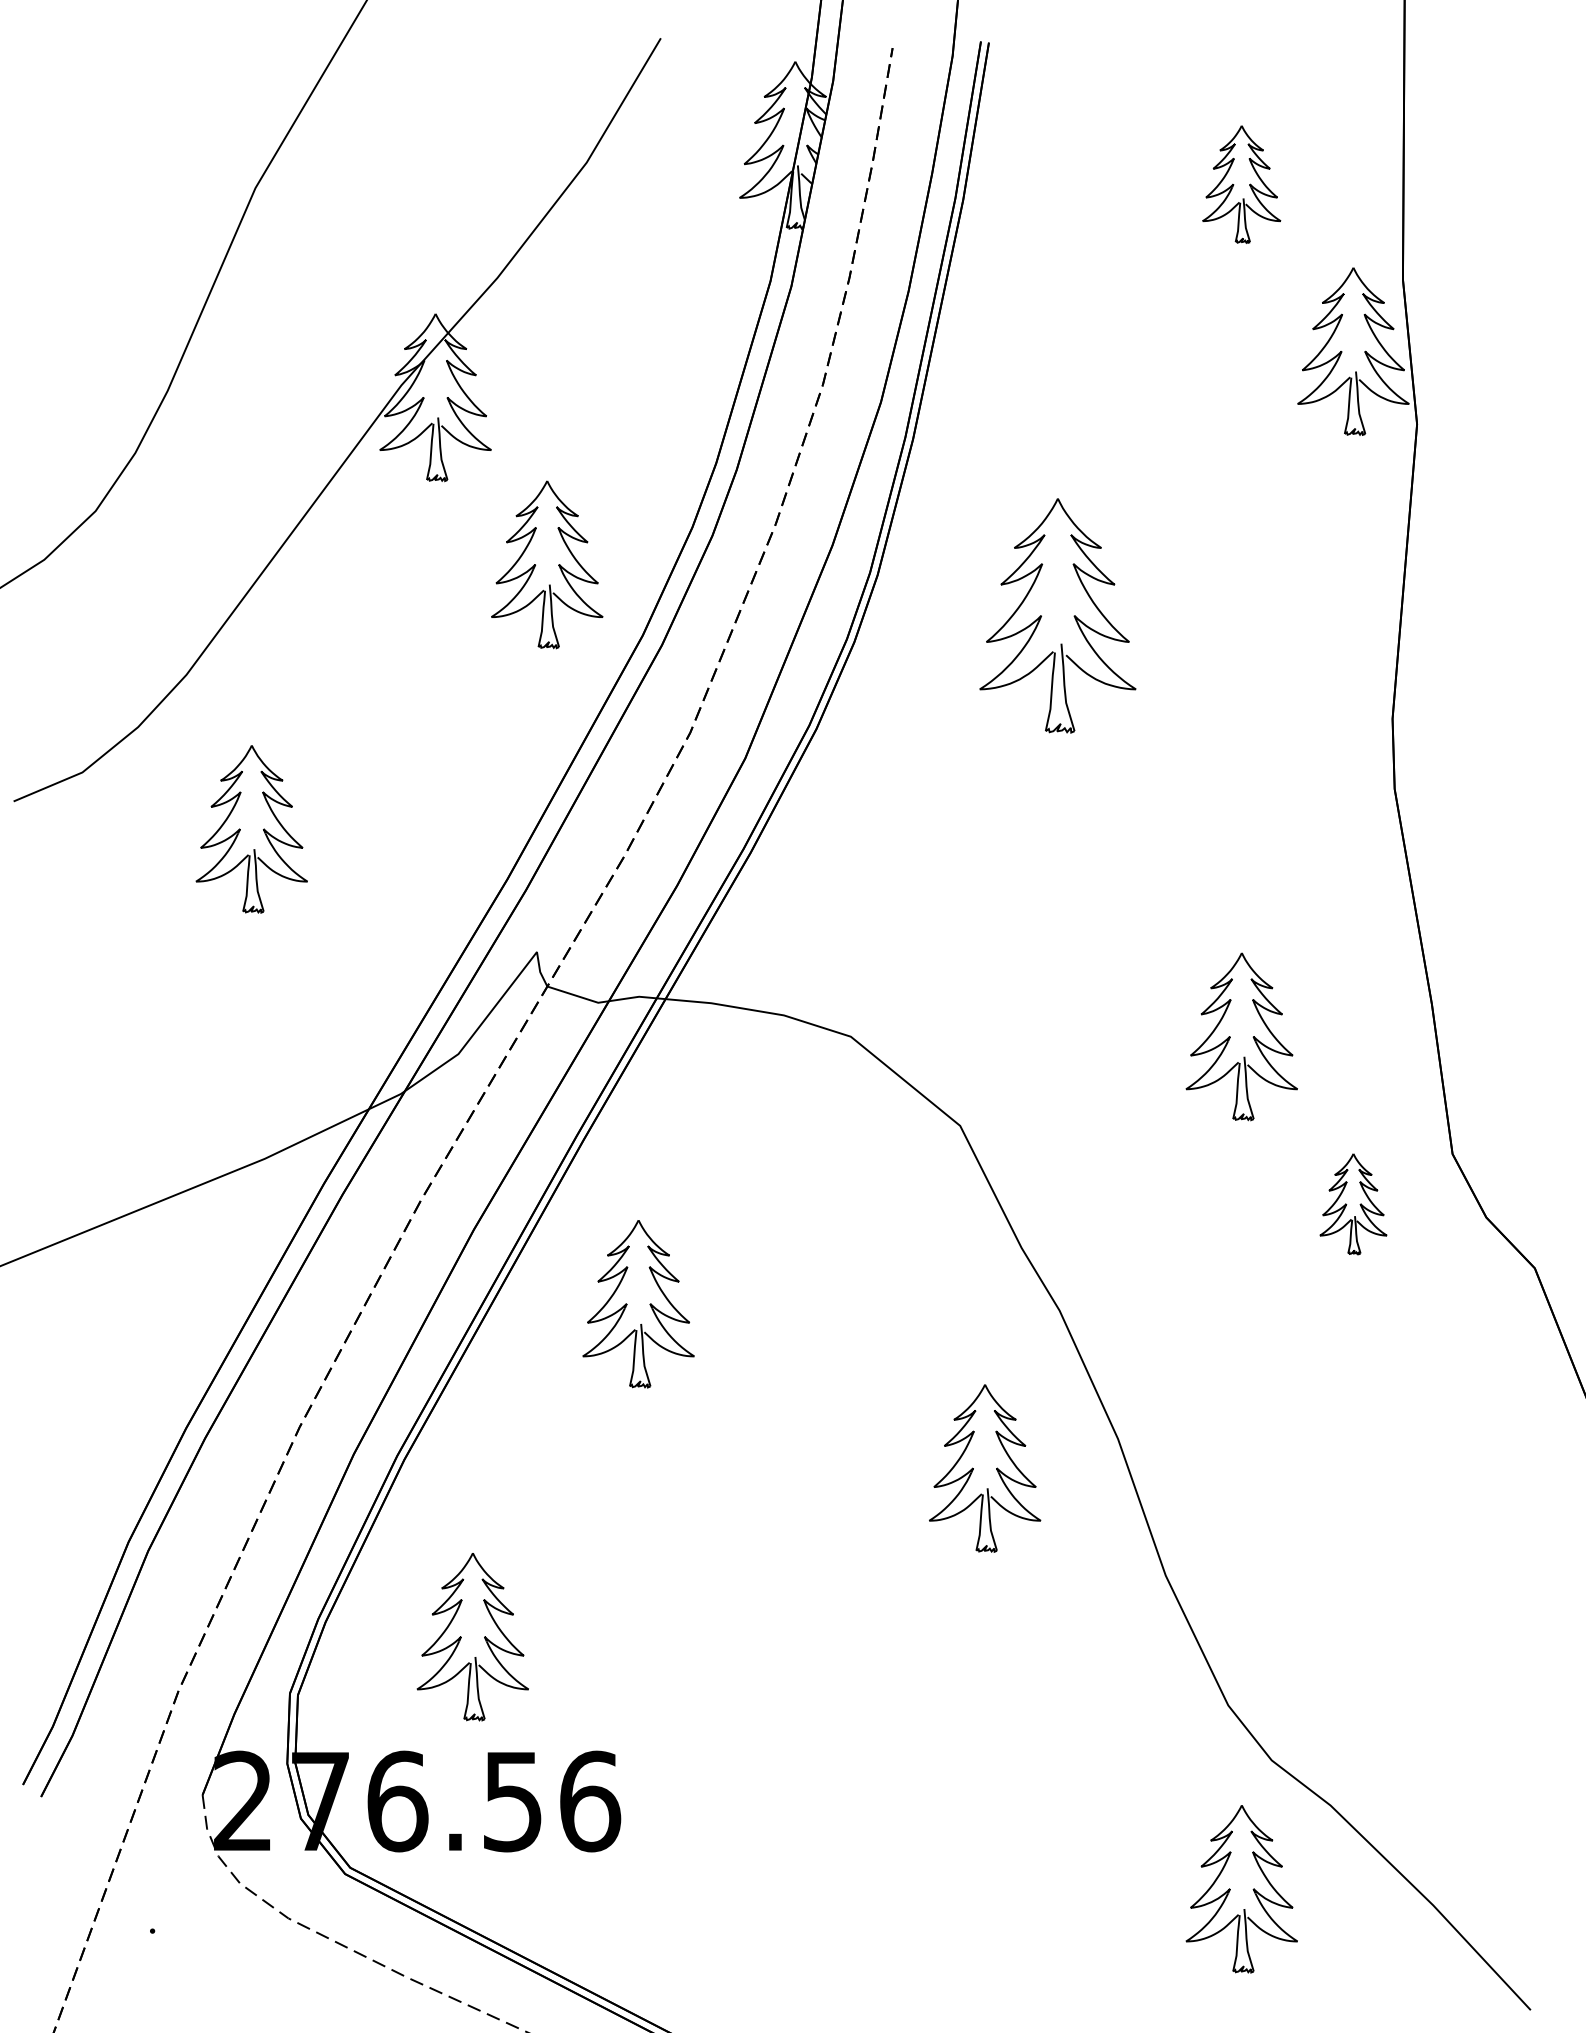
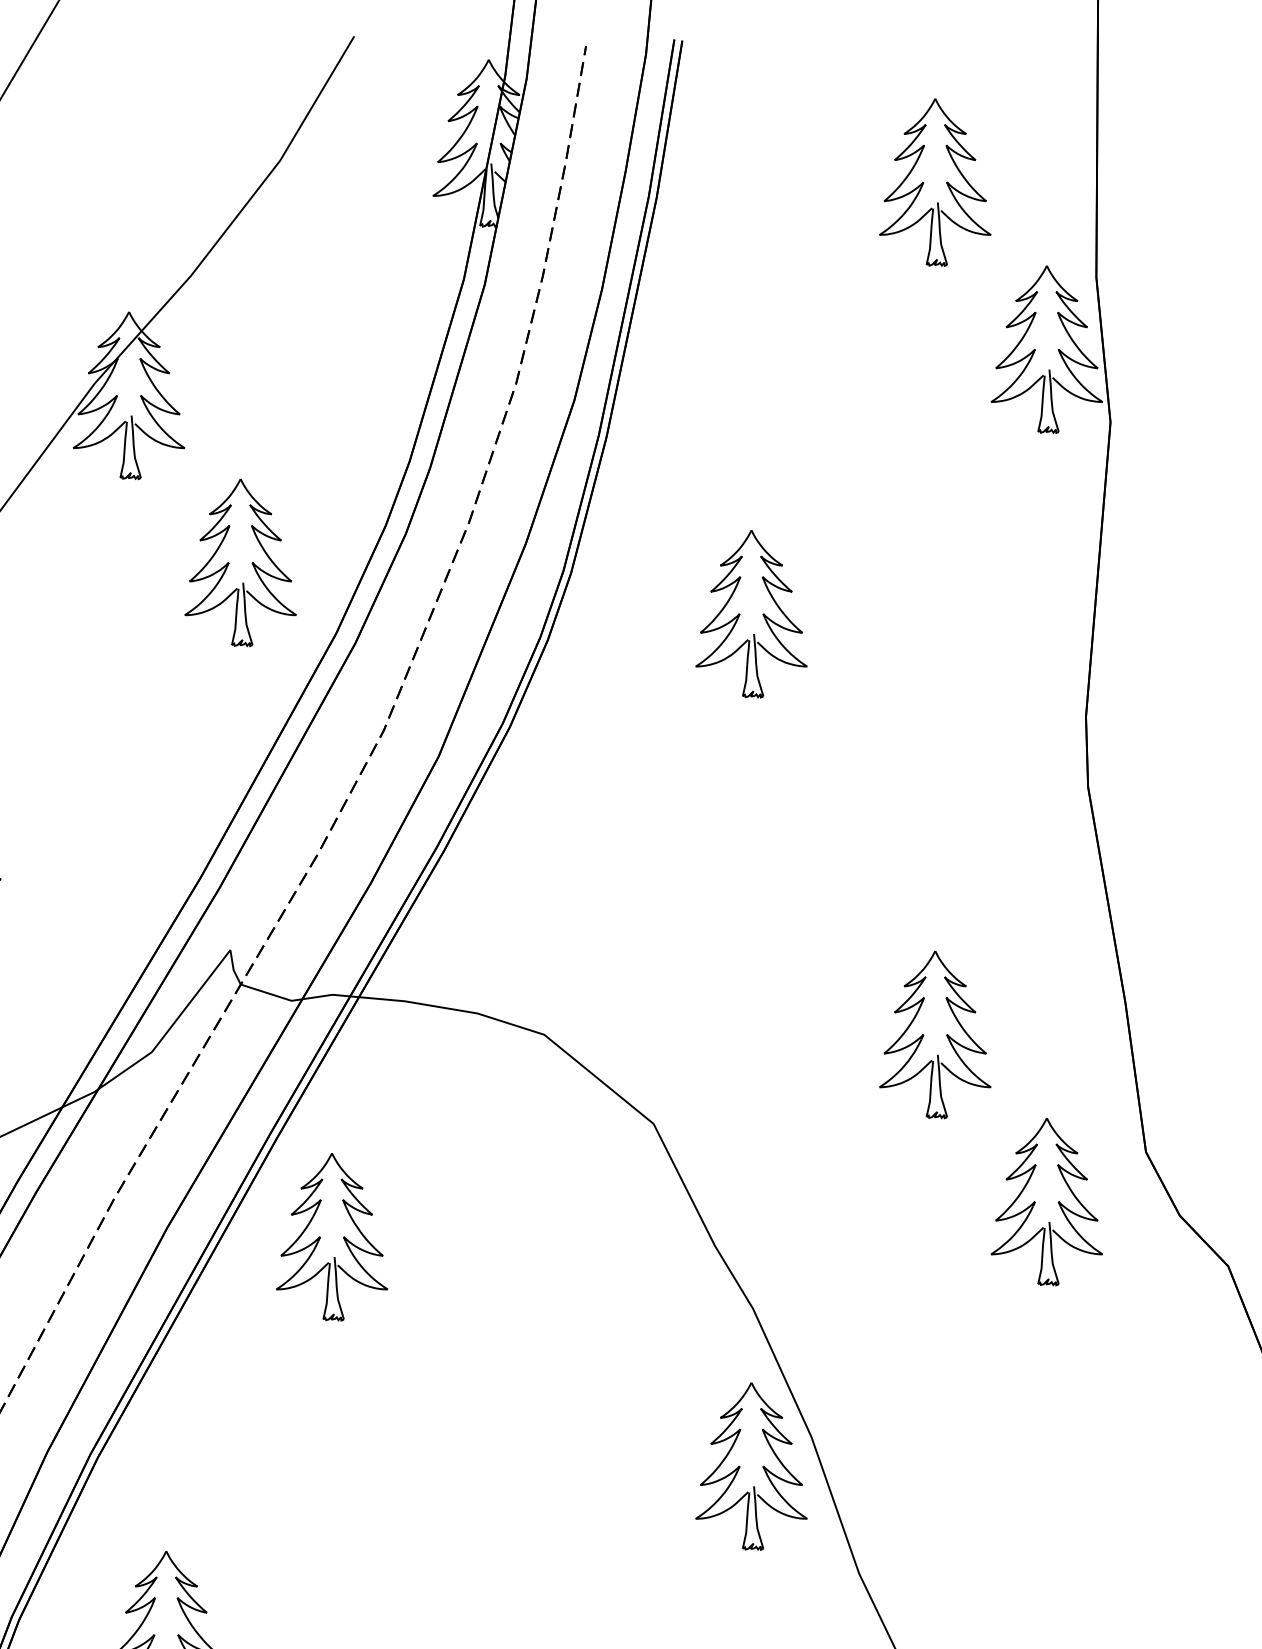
part: (1241, 184) -> (934, 182), size x1.43
part: (1058, 616) -> (751, 614), size x0.71
part: (1353, 1204) -> (1046, 1202), size x1.67
part: (627, 1304) -> (320, 1237), moved
part: (985, 1468) -> (751, 1466), moved

